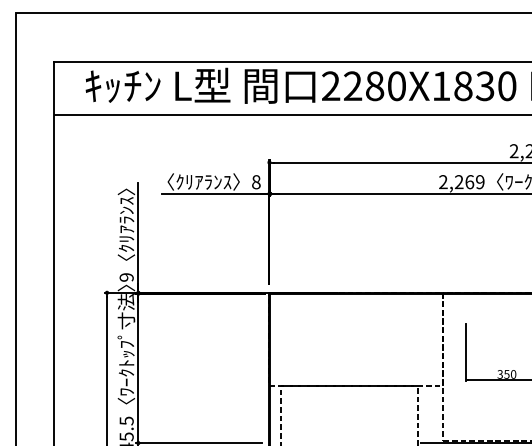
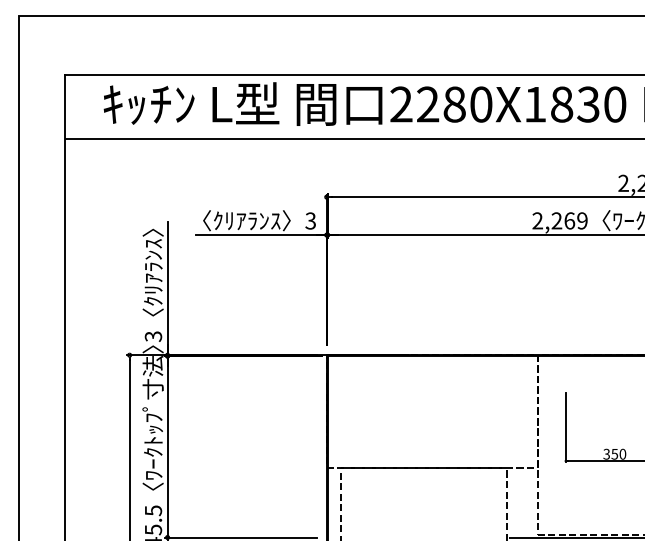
text: (256, 181) -> (310, 220), 8 -> 3
text: (126, 277) -> (153, 336), 9 -> 3

